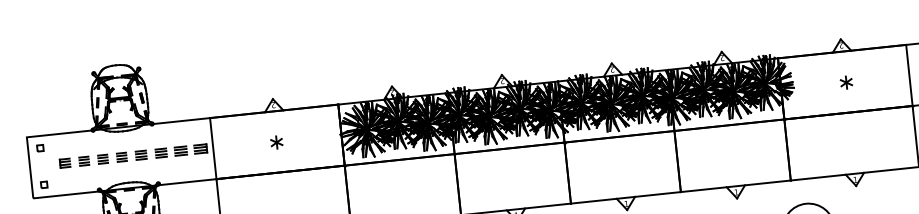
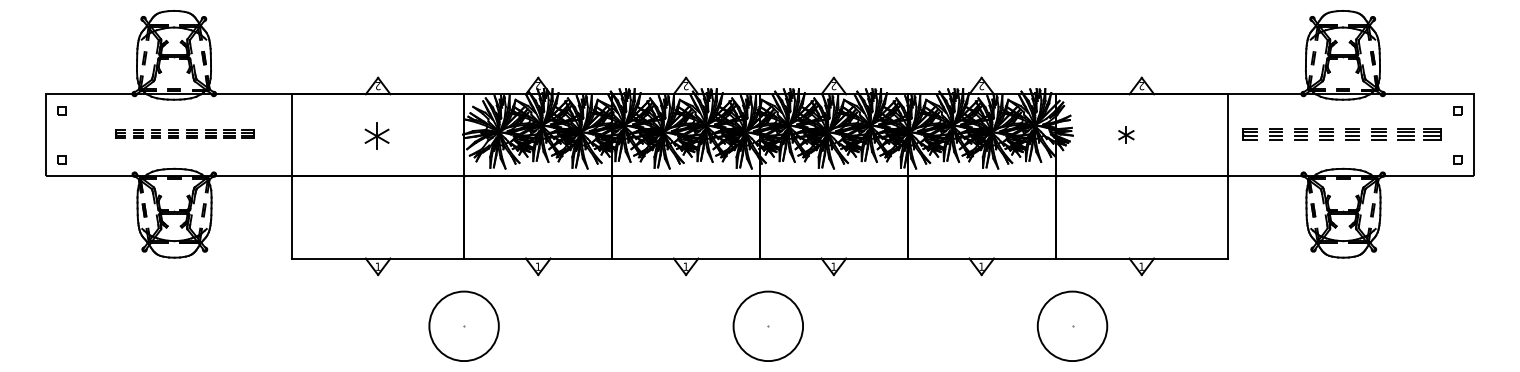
part: (846, 82) -> (1126, 134), moved
part: (276, 142) -> (377, 135), size x1.6
part: (133, 156) -> (184, 134), size x0.7

